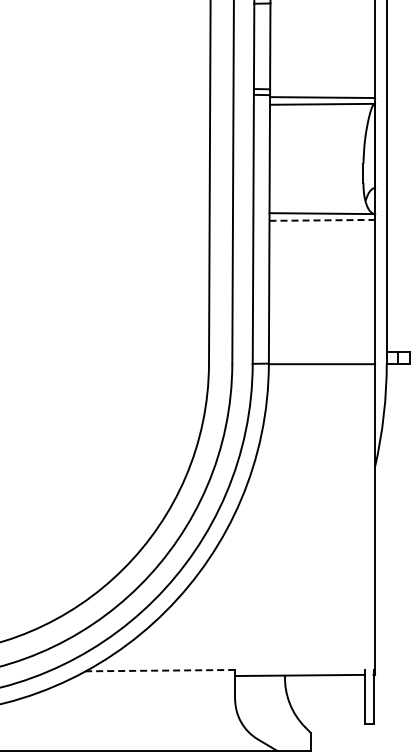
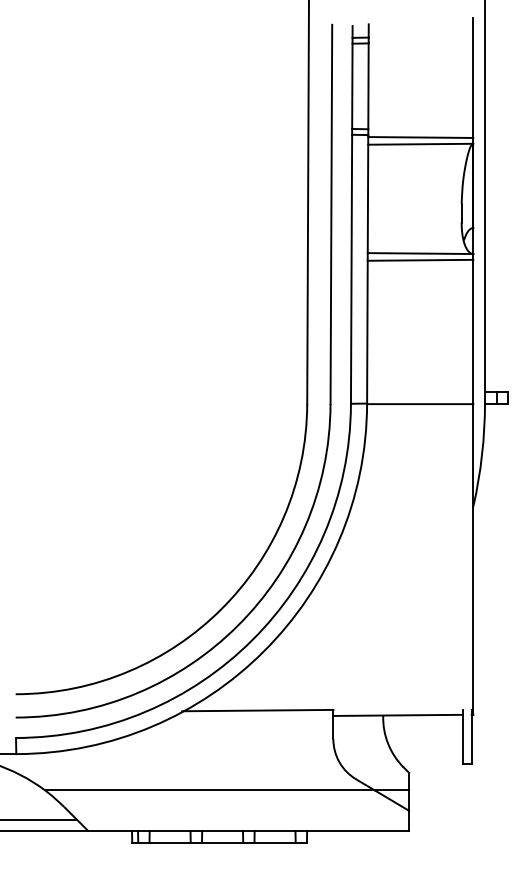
line: (322, 220) -> (420, 260), dashed -> solid
line: (159, 670) -> (257, 710), dashed -> solid

